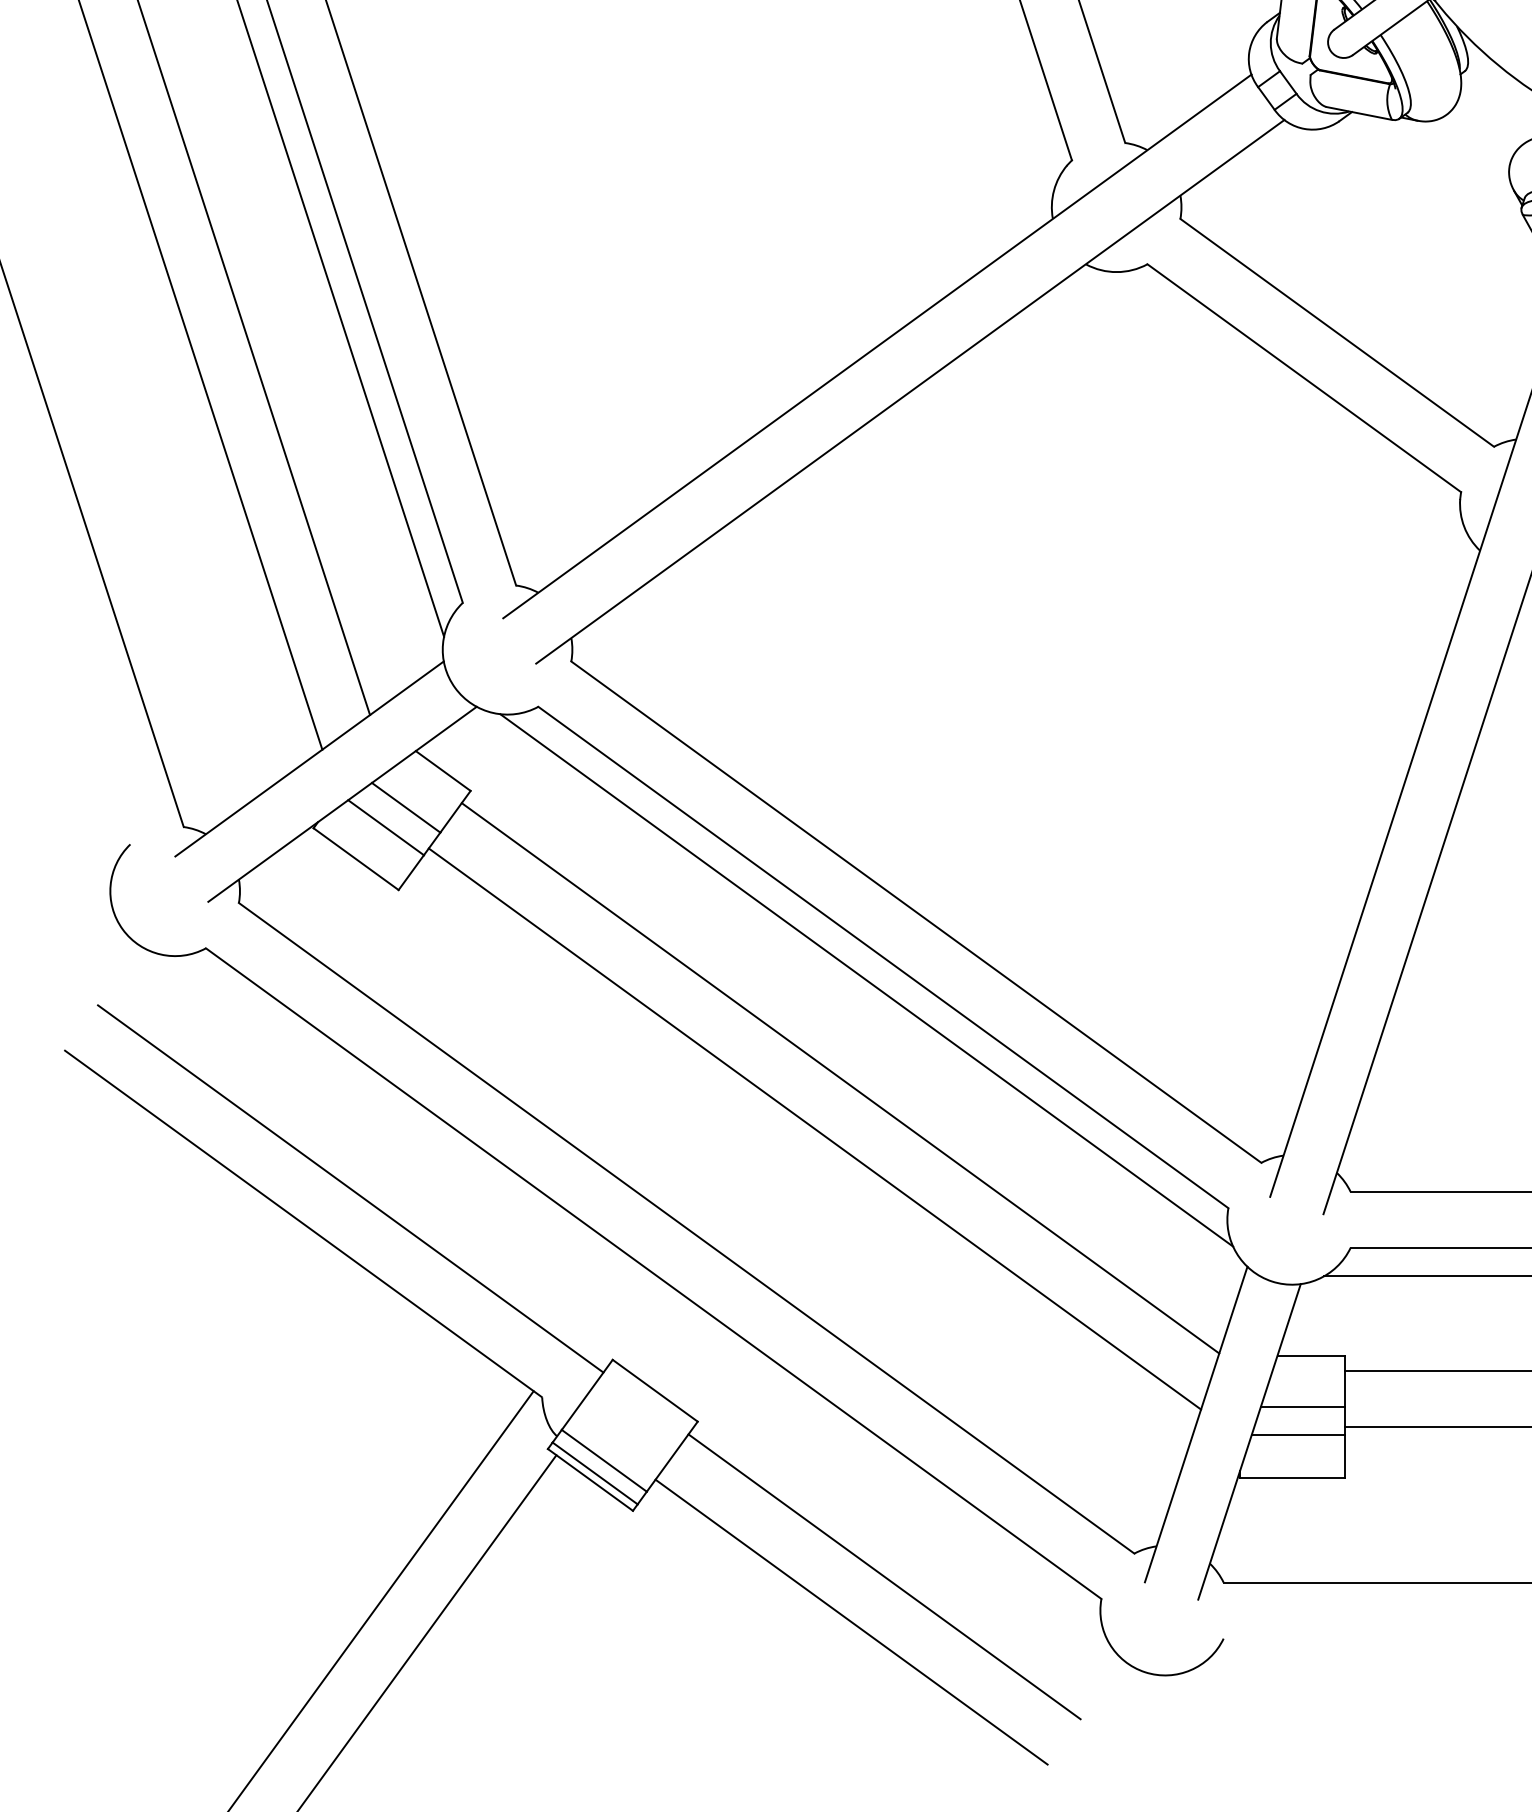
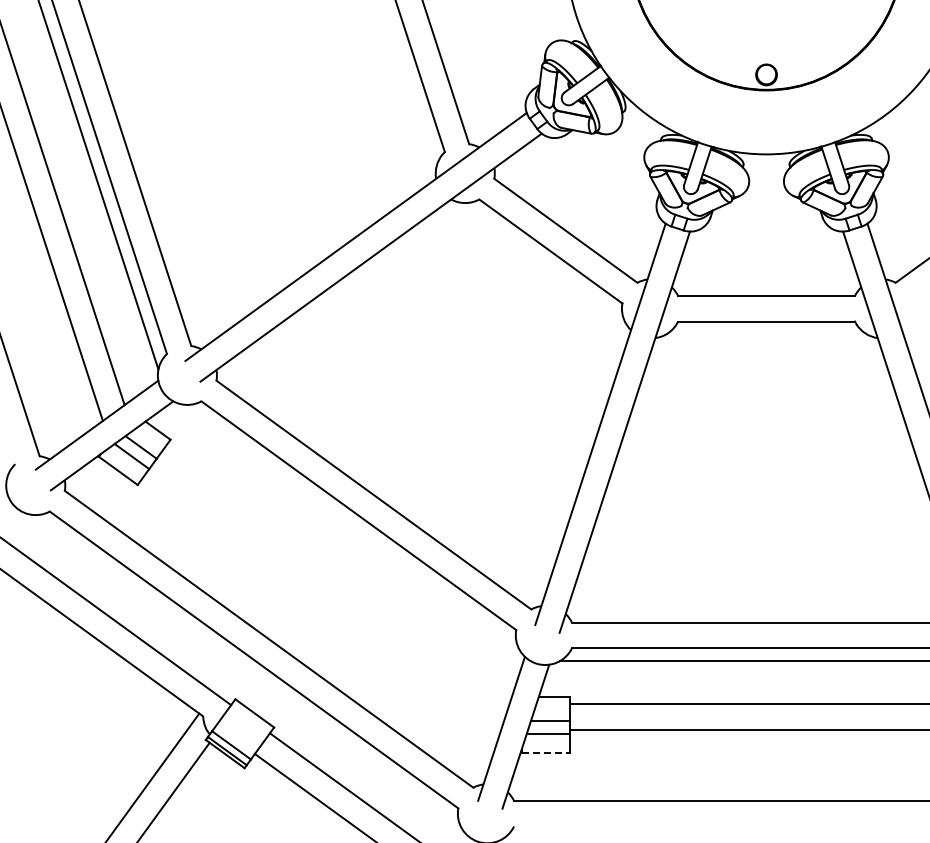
line: (867, 978) -> (351, 525), removed
line: (840, 1077) -> (339, 570), removed
line: (814, 1127) -> (327, 593), removed
line: (1292, 1478) -> (545, 753), solid -> dashed

